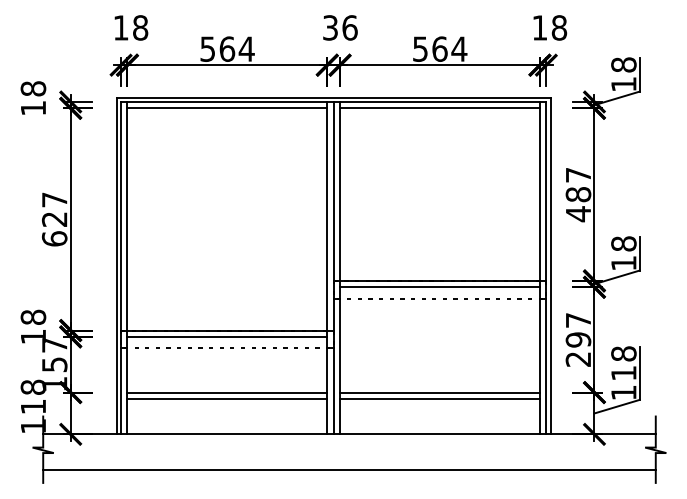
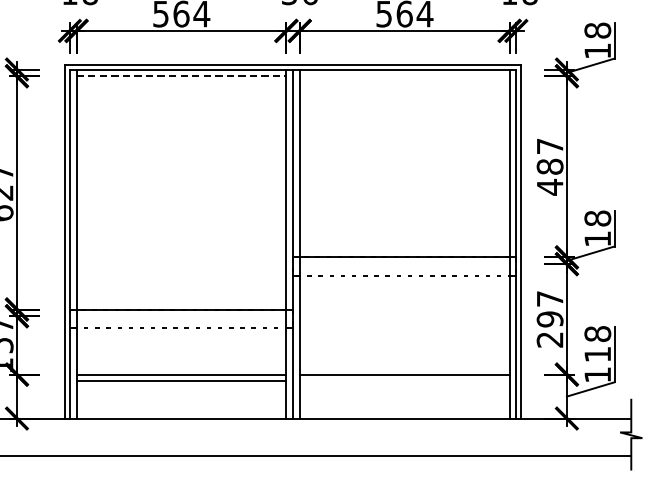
line: (227, 108) -> (181, 76), solid -> dashed
line: (439, 108) -> (404, 76), removed
line: (439, 287) -> (404, 264), removed
line: (227, 336) -> (181, 315), removed
line: (439, 398) -> (404, 380), removed

